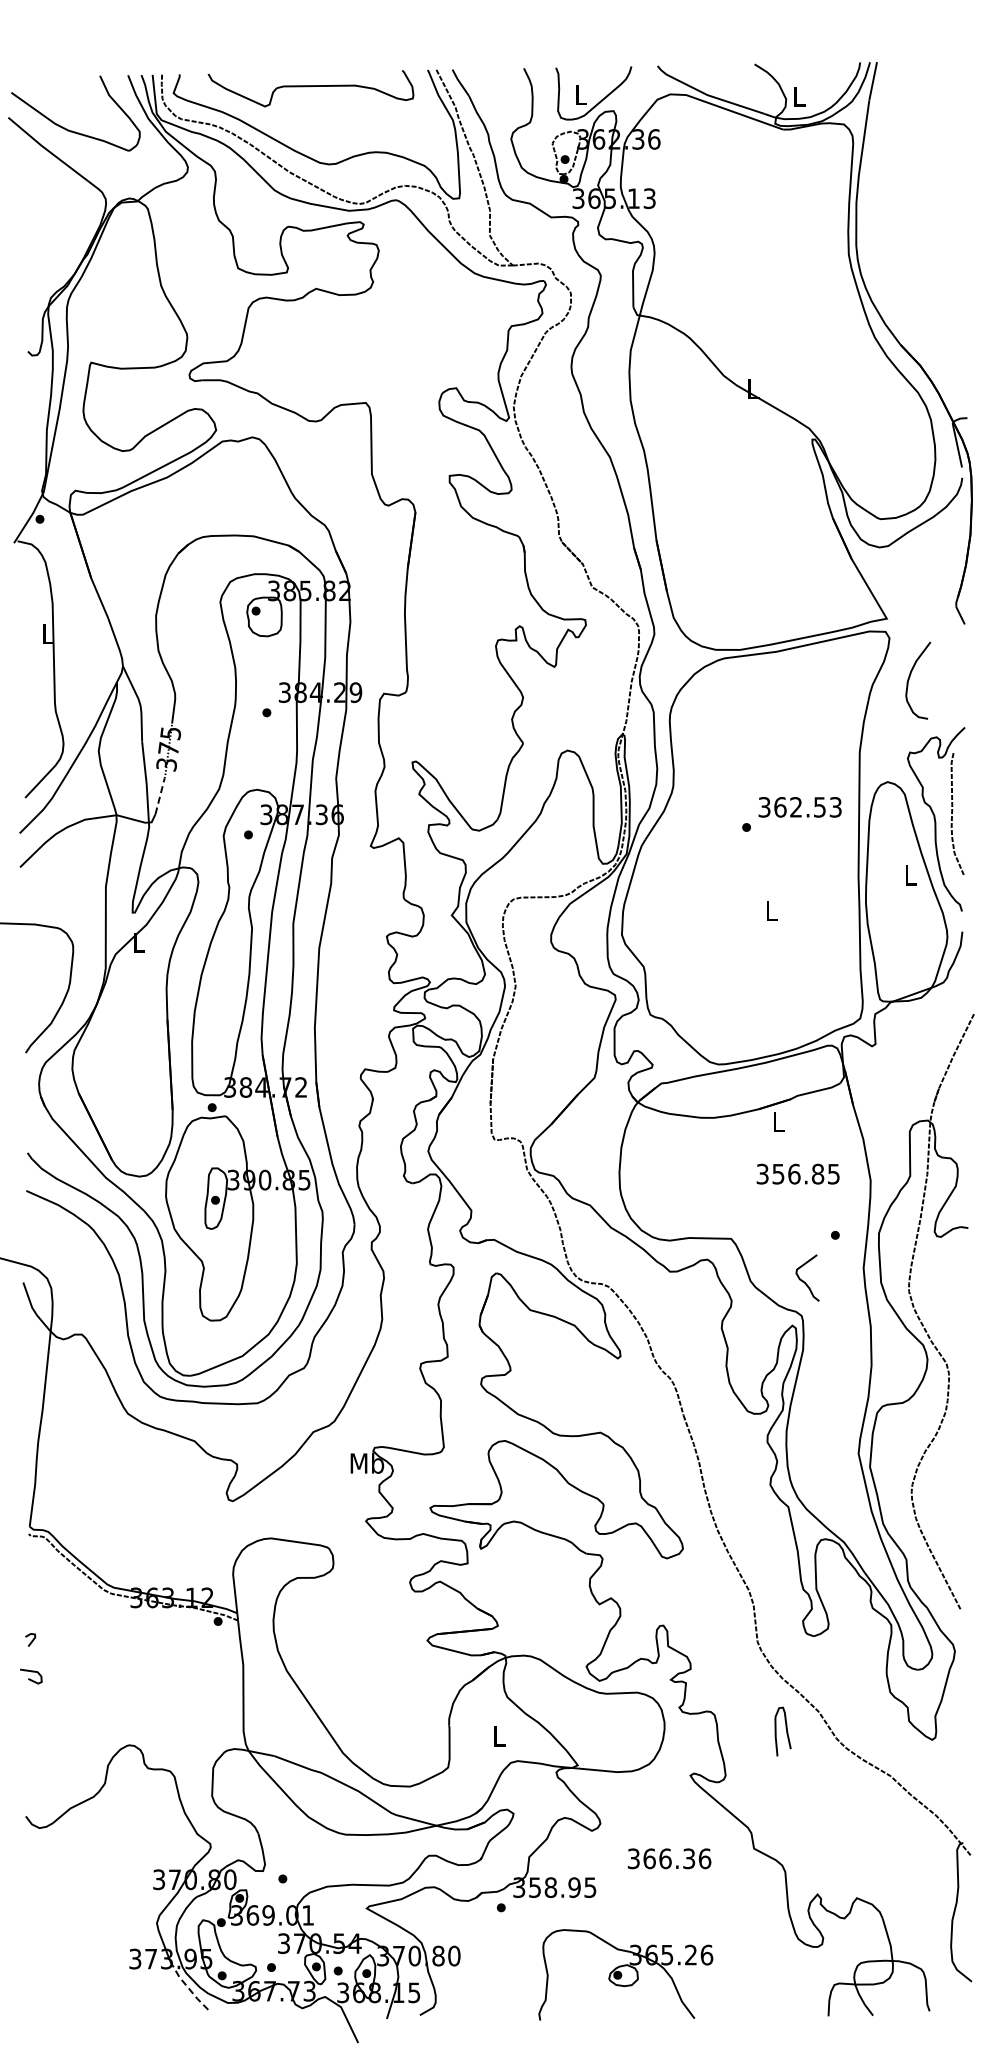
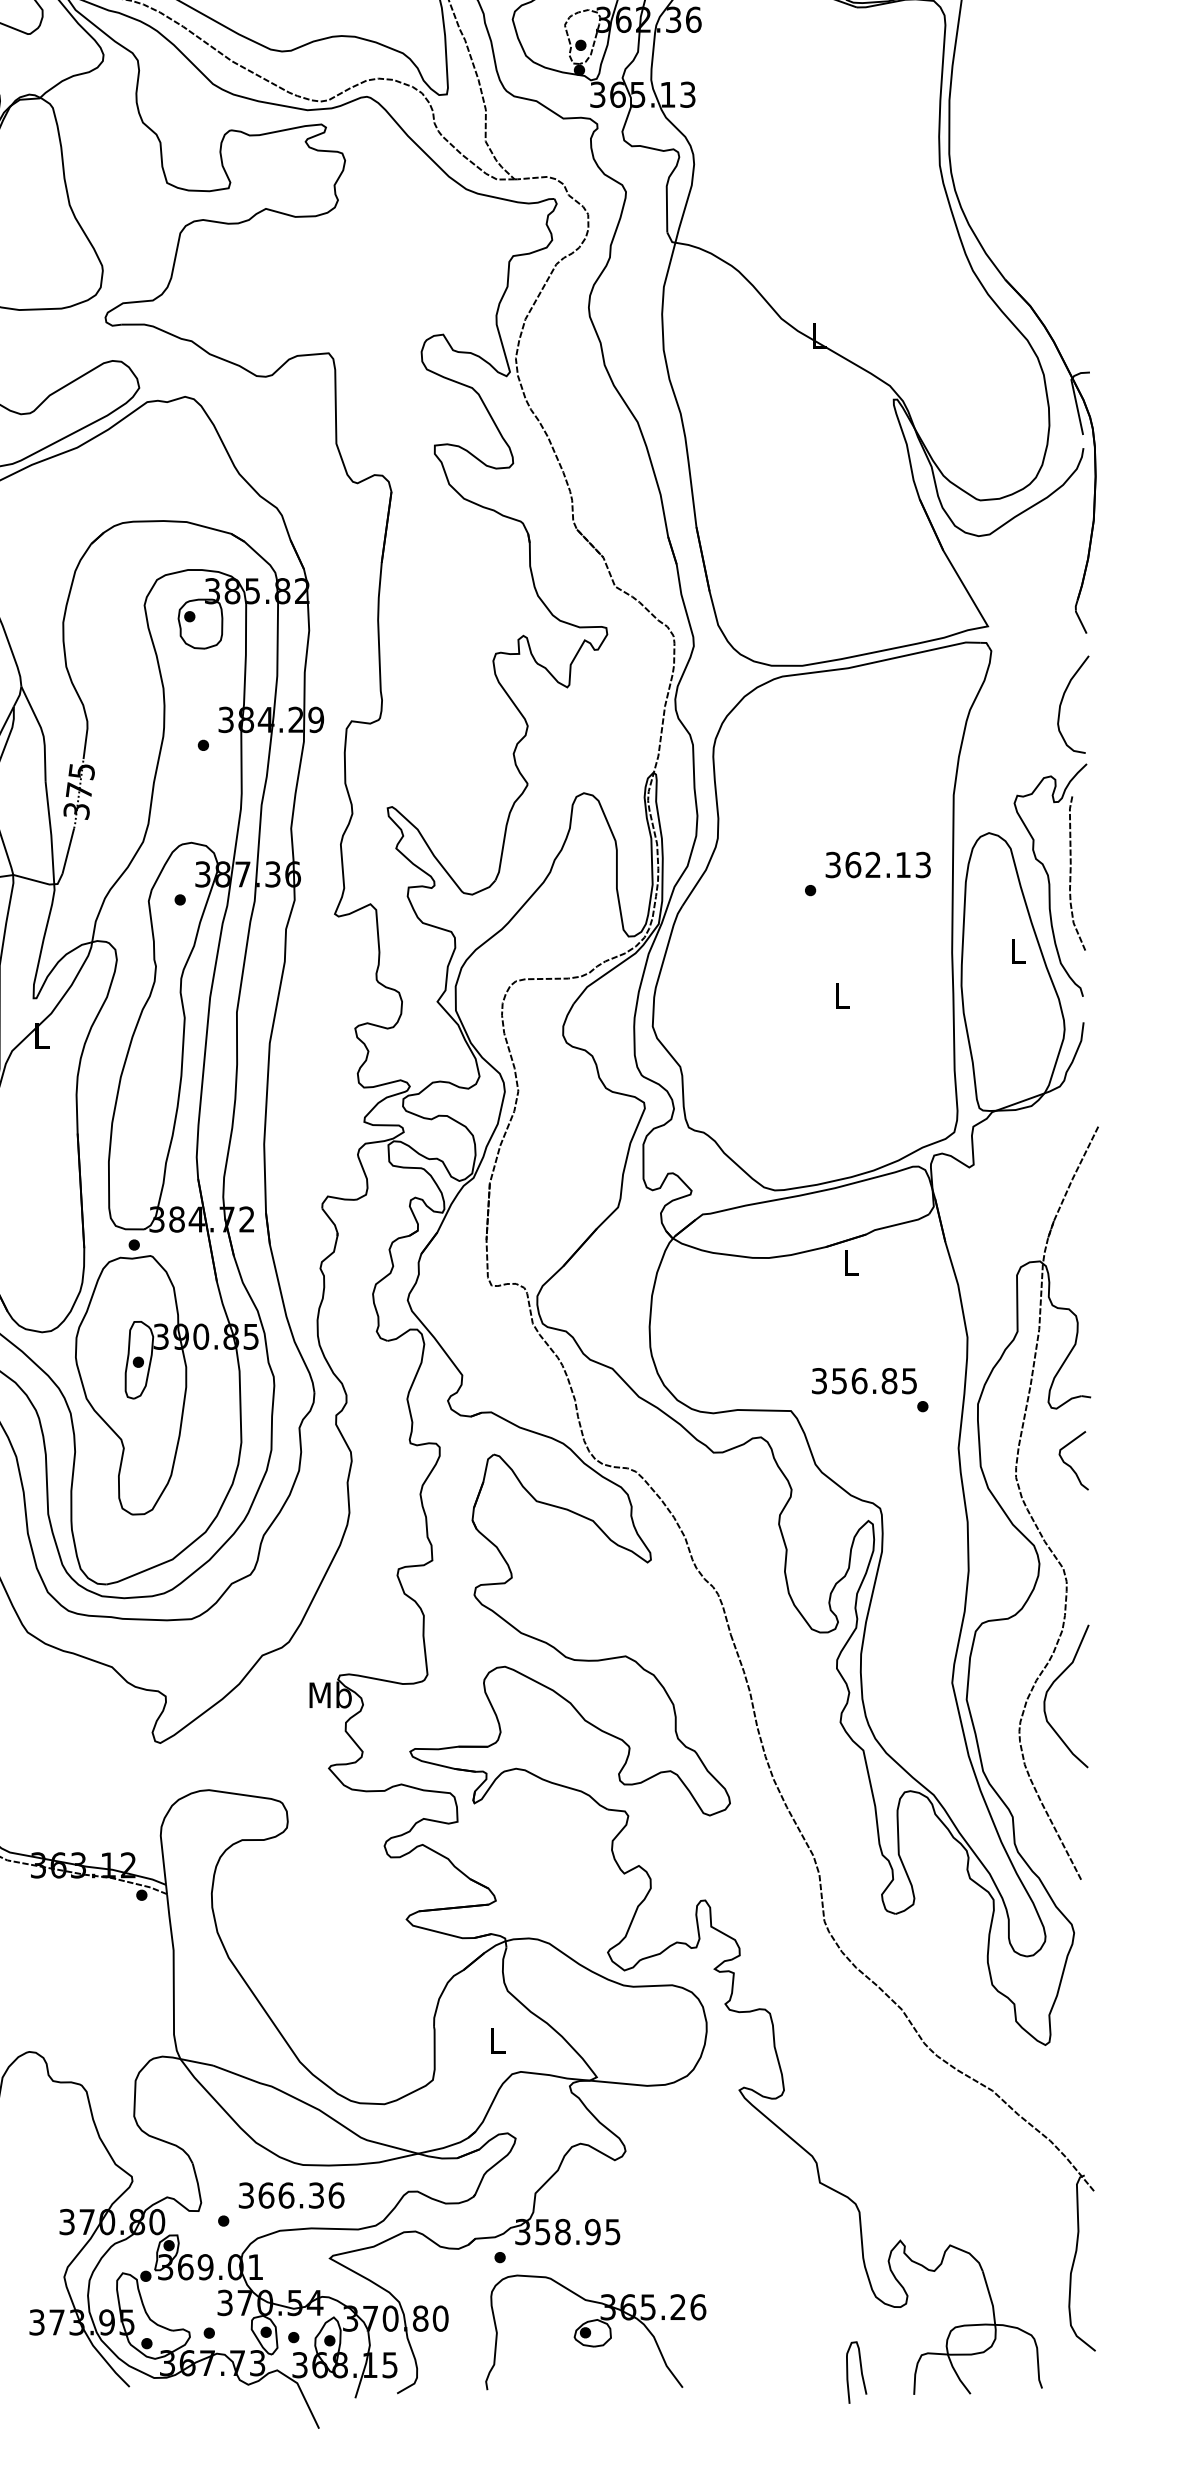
curve: (910, 677) -> (1063, 700), moved
line: (160, 796) -> (68, 851), dashed -> solid
text: (819, 807) -> (902, 865), 362.53 -> 362.13
text: (797, 1173) -> (863, 1380), moved
curve: (803, 1280) -> (1068, 1463), moved
curve: (936, 1458) -> (1050, 1689), added
curve: (786, 1731) -> (861, 2372), moved
text: (669, 1858) -> (291, 2195), moved
part: (625, 1974) -> (595, 2331), moved
line: (187, 1987) -> (103, 2358), dashed -> solid

